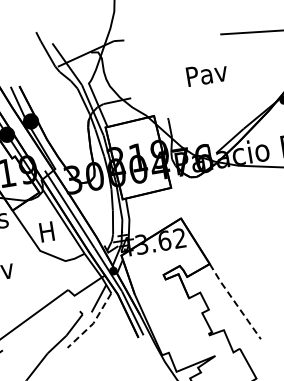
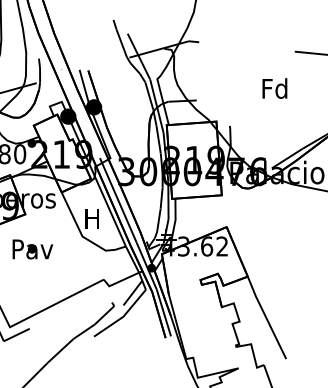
text: (207, 73) -> (275, 88), Pav -> Fd
line: (234, 301) -> (266, 317), dashed -> solid
line: (93, 323) -> (123, 316), dashed -> solid

